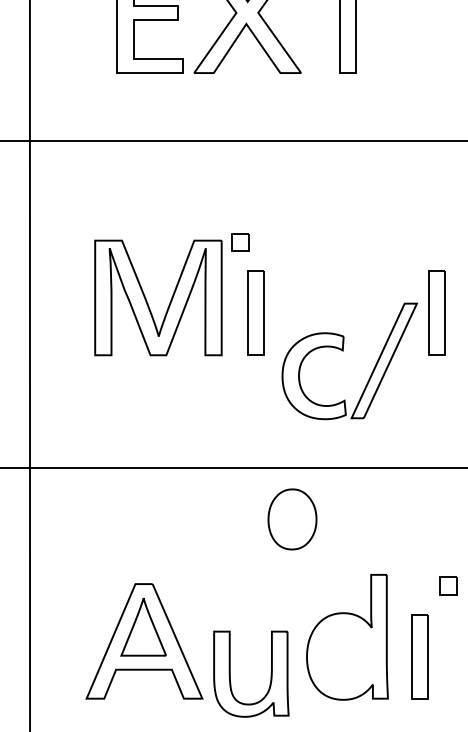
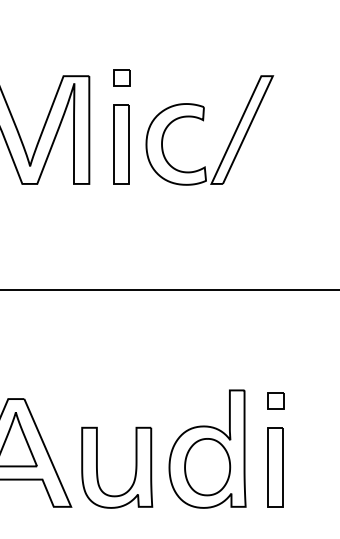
part: (240, 242) -> (122, 77), moved
part: (436, 312) -> (291, 143), removed
part: (343, 351) -> (203, 121), moved
part: (292, 519) -> (207, 467), moved
part: (448, 585) -> (275, 400), moved
part: (270, 673) -> (135, 467), moved

